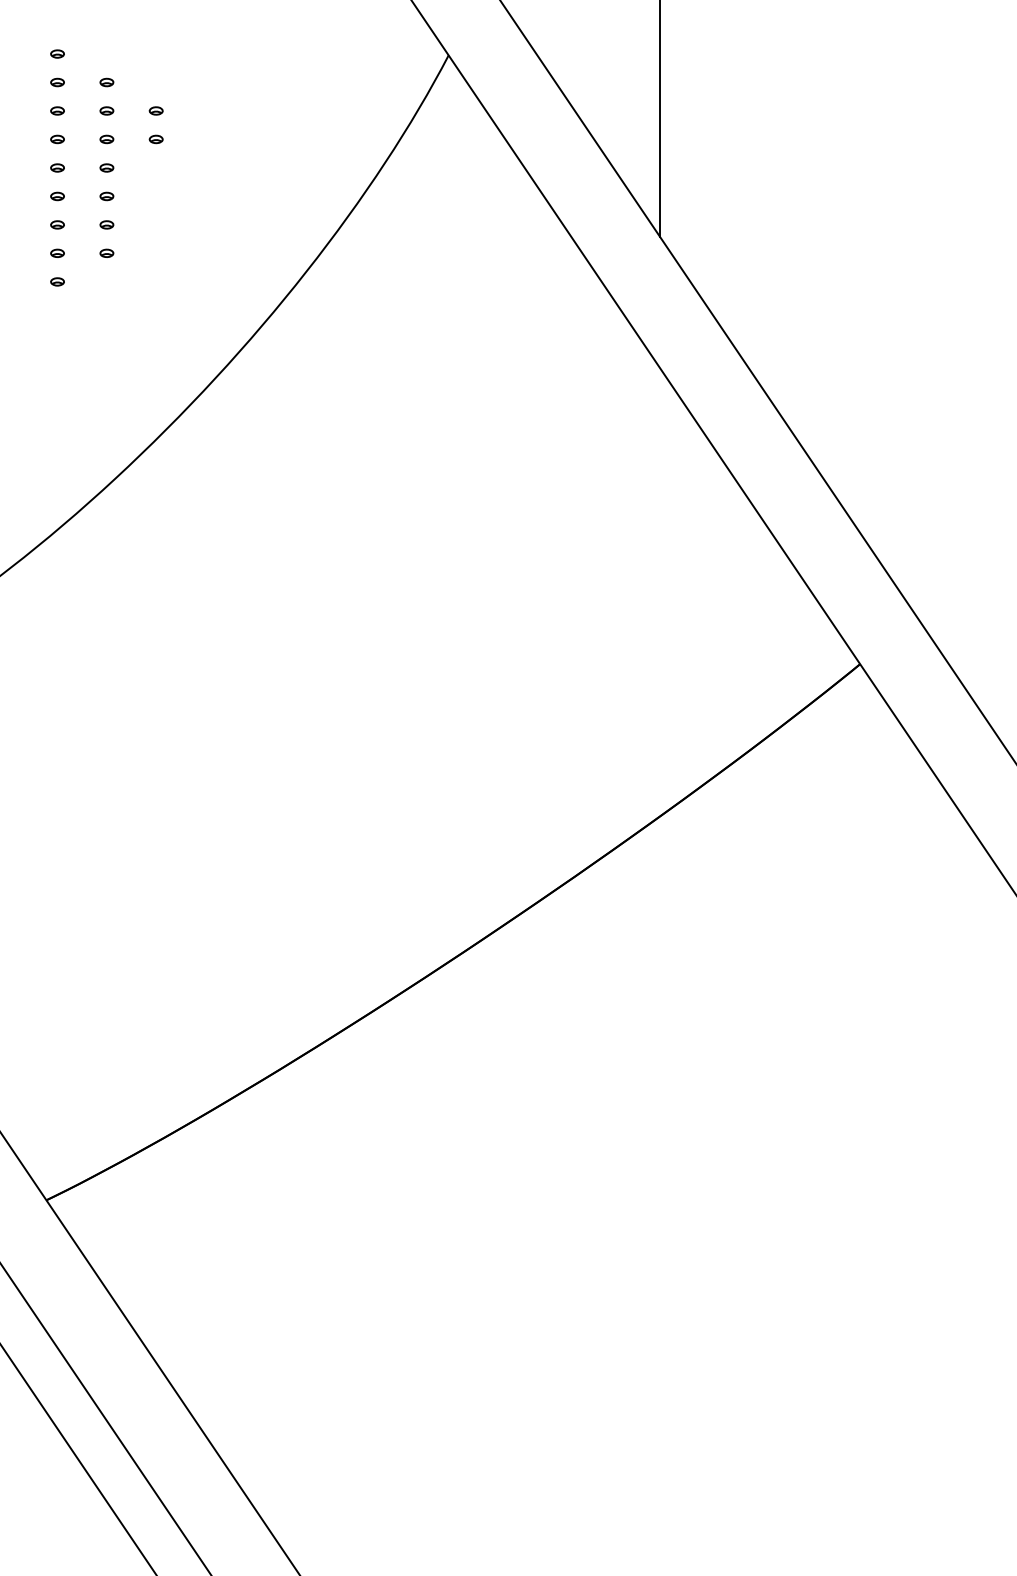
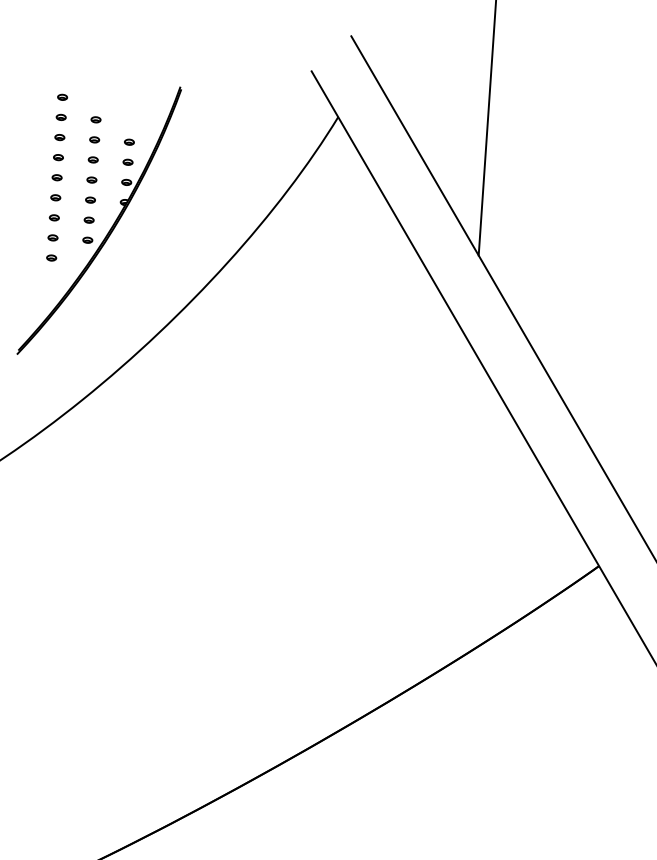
part: (138, 233) -> (111, 227), added

